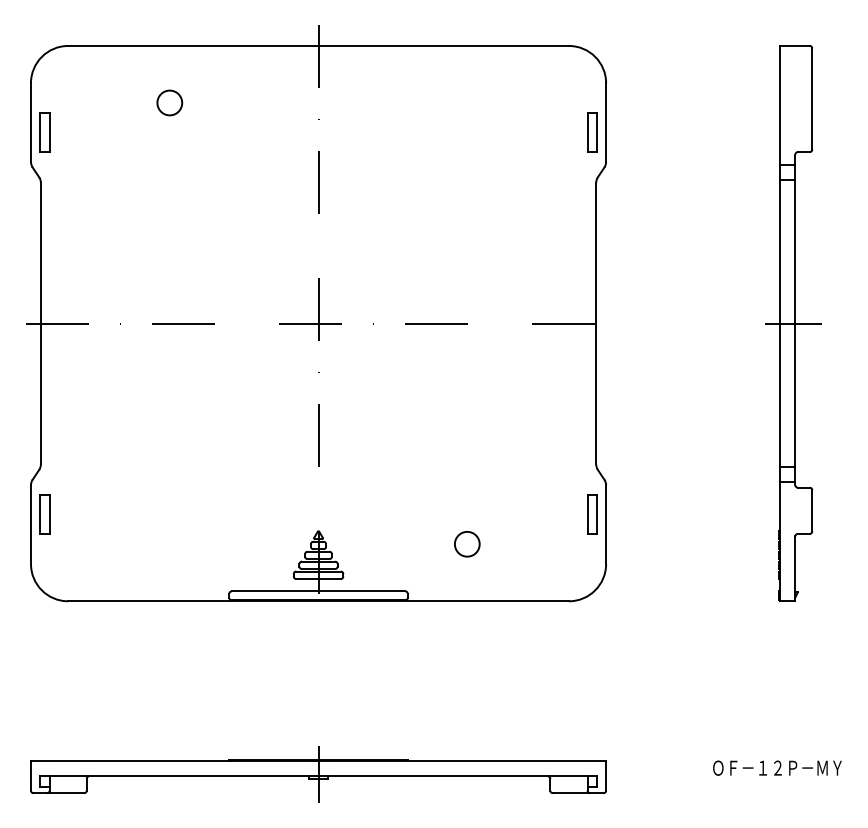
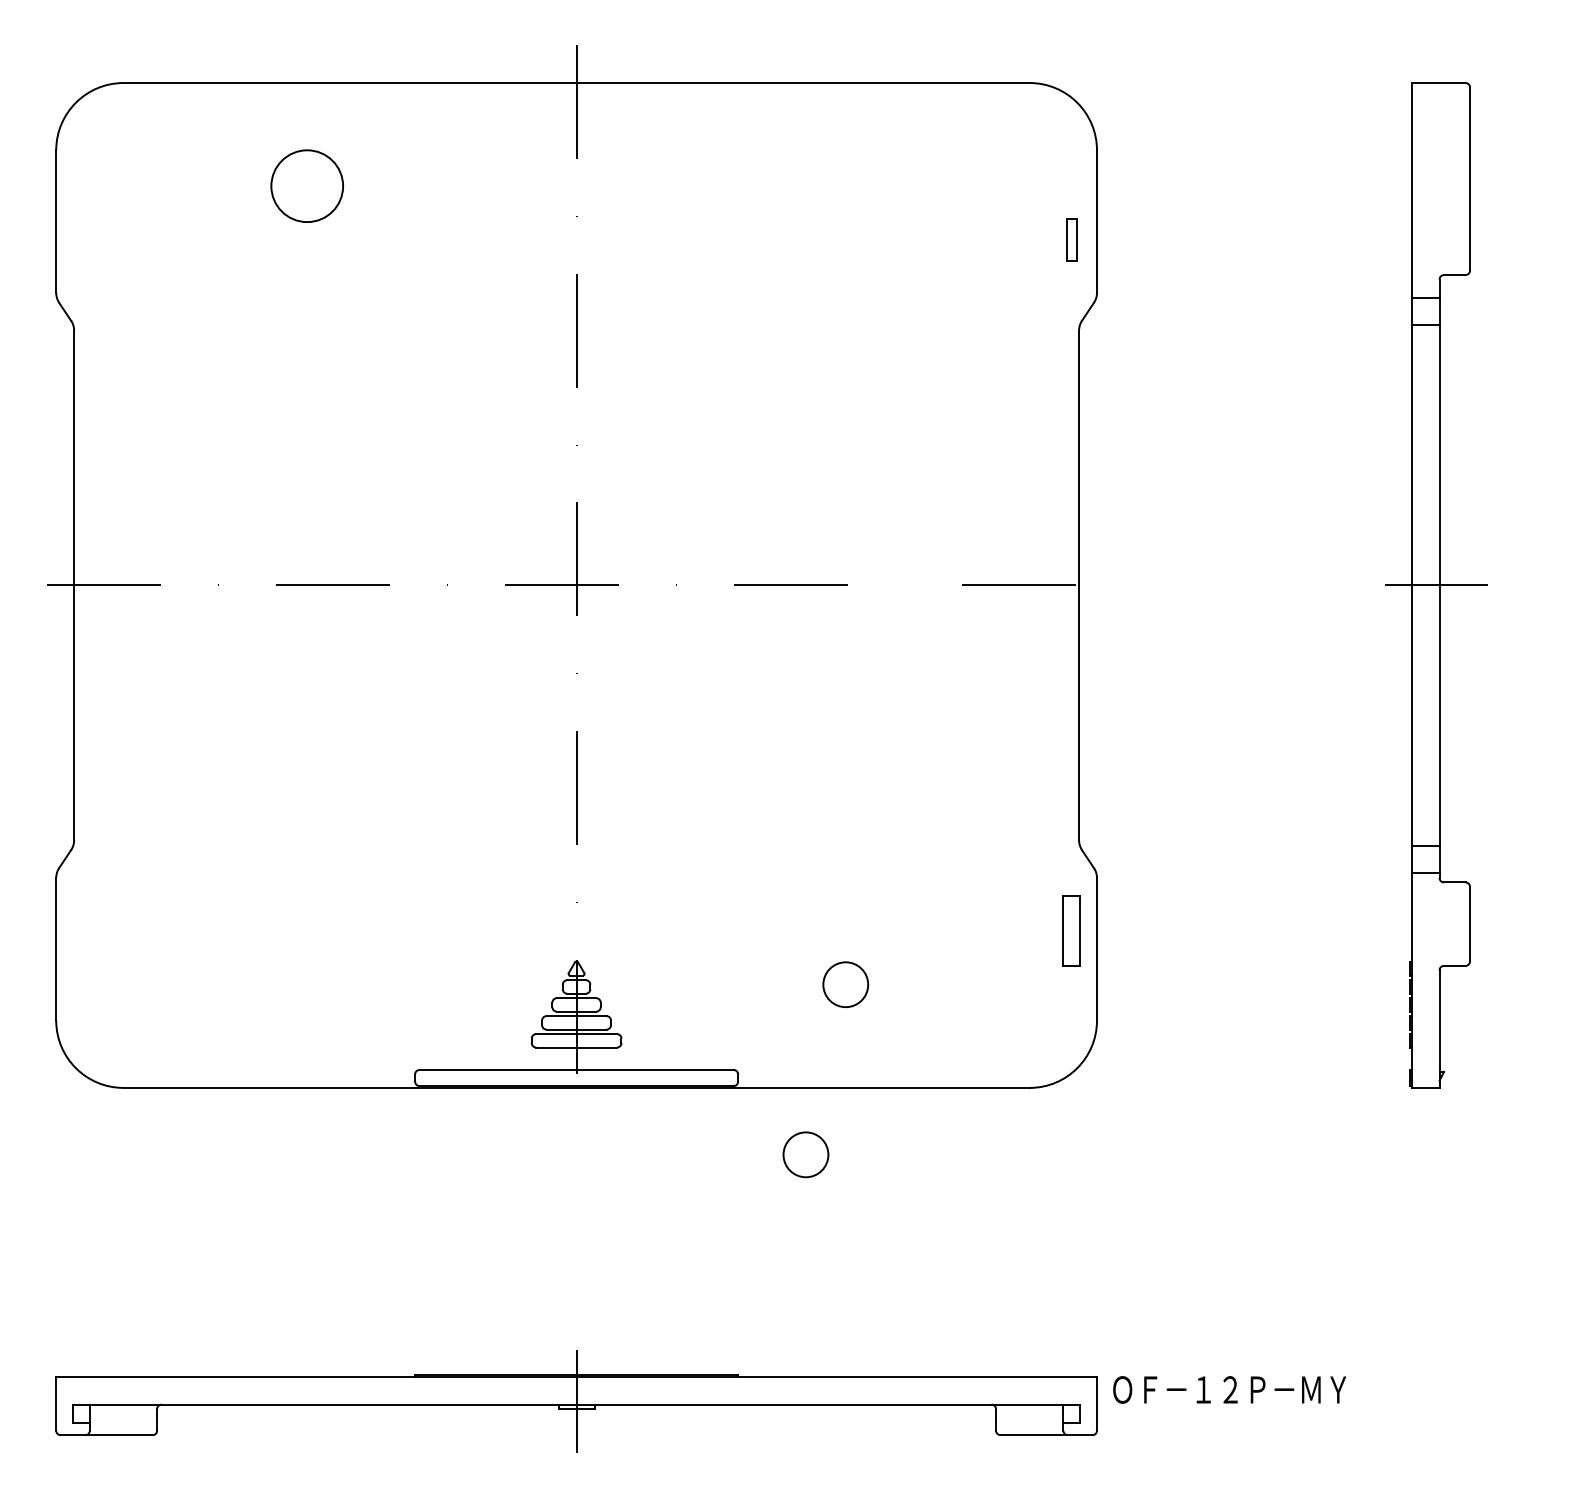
circle: (169, 102) -> (306, 185), size x1.6
part: (44, 132) -> (80, 239), removed
part: (592, 132) -> (1072, 239), size x0.6
part: (44, 514) -> (80, 930), removed
circle: (445, 638) -> (806, 1155), added
text: (777, 767) -> (1229, 1388), moved

